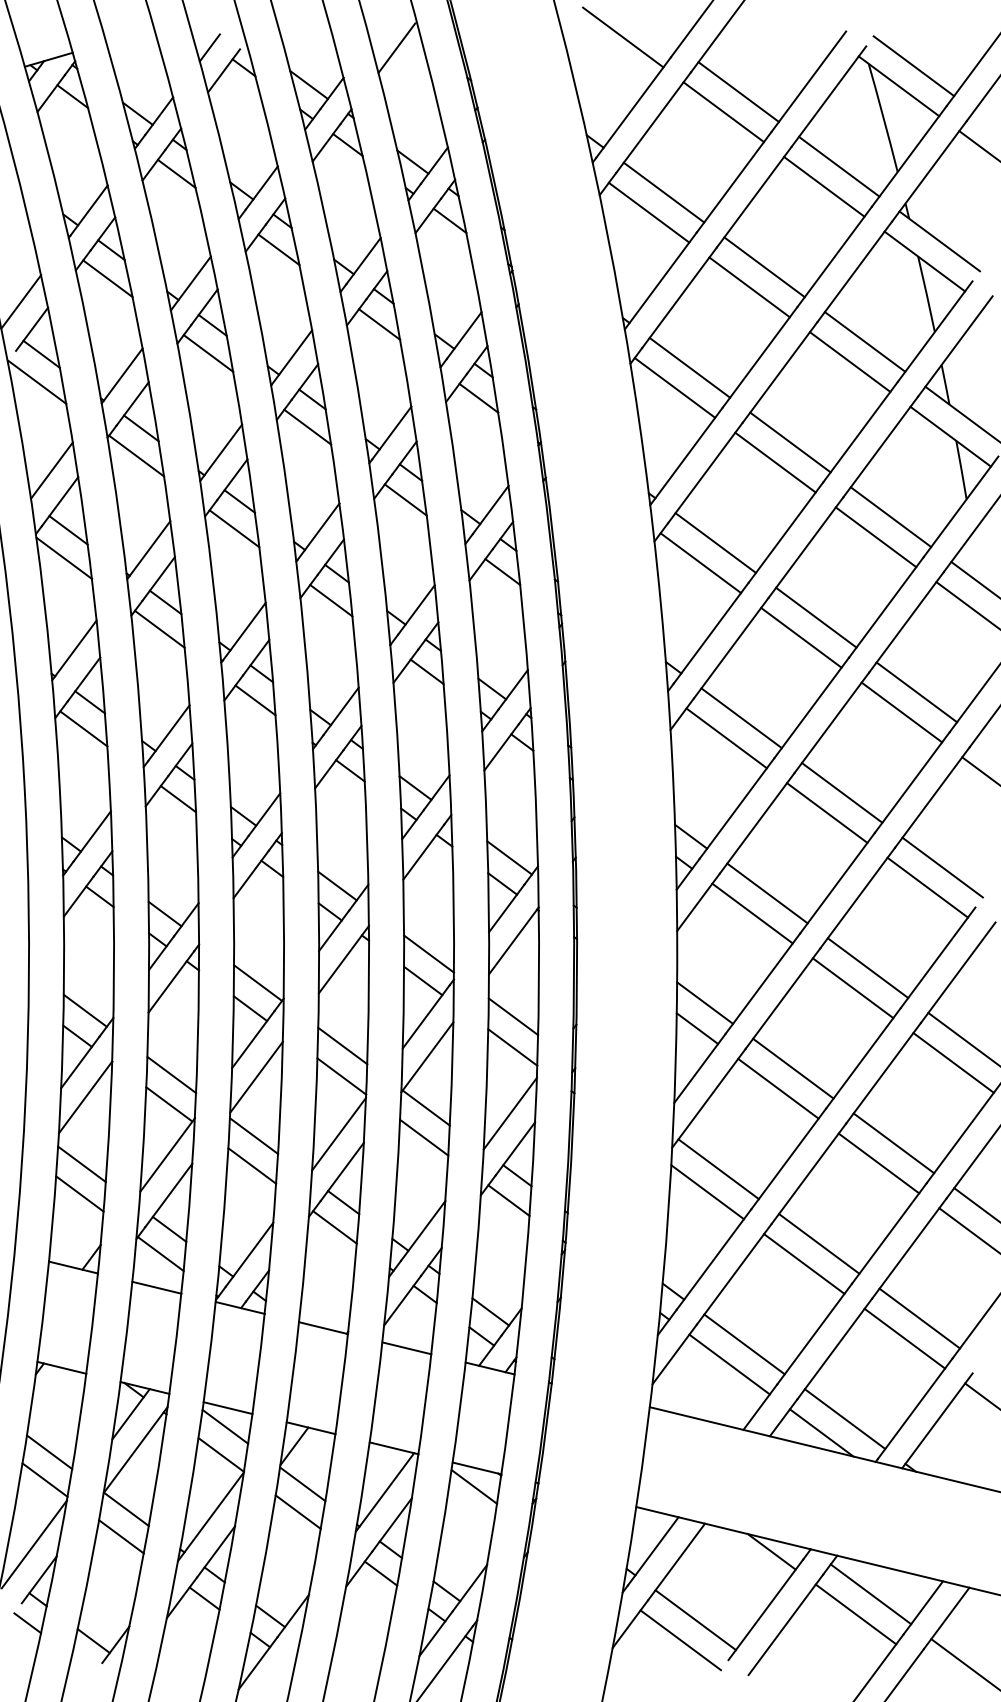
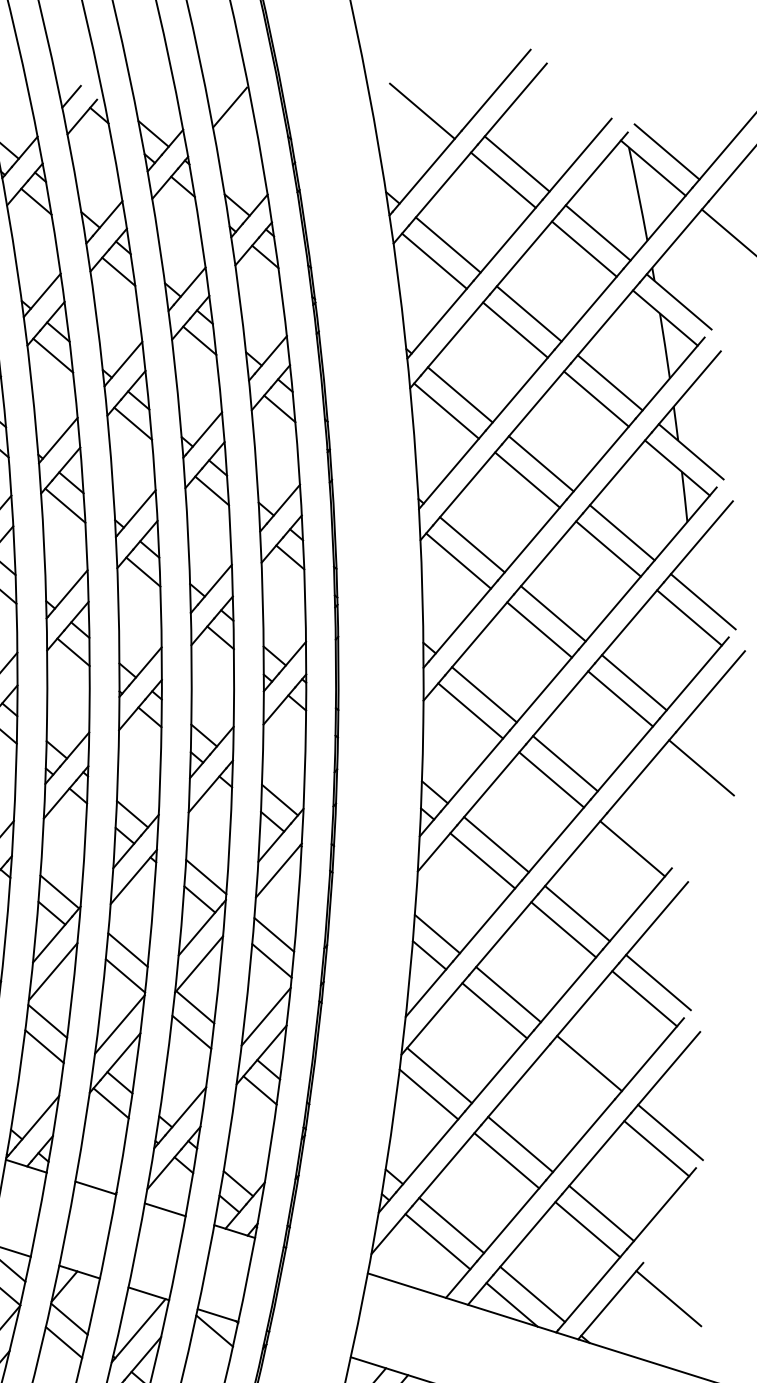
line: (942, 867) -> (646, 832), removed
line: (878, 1163) -> (575, 1079), removed

